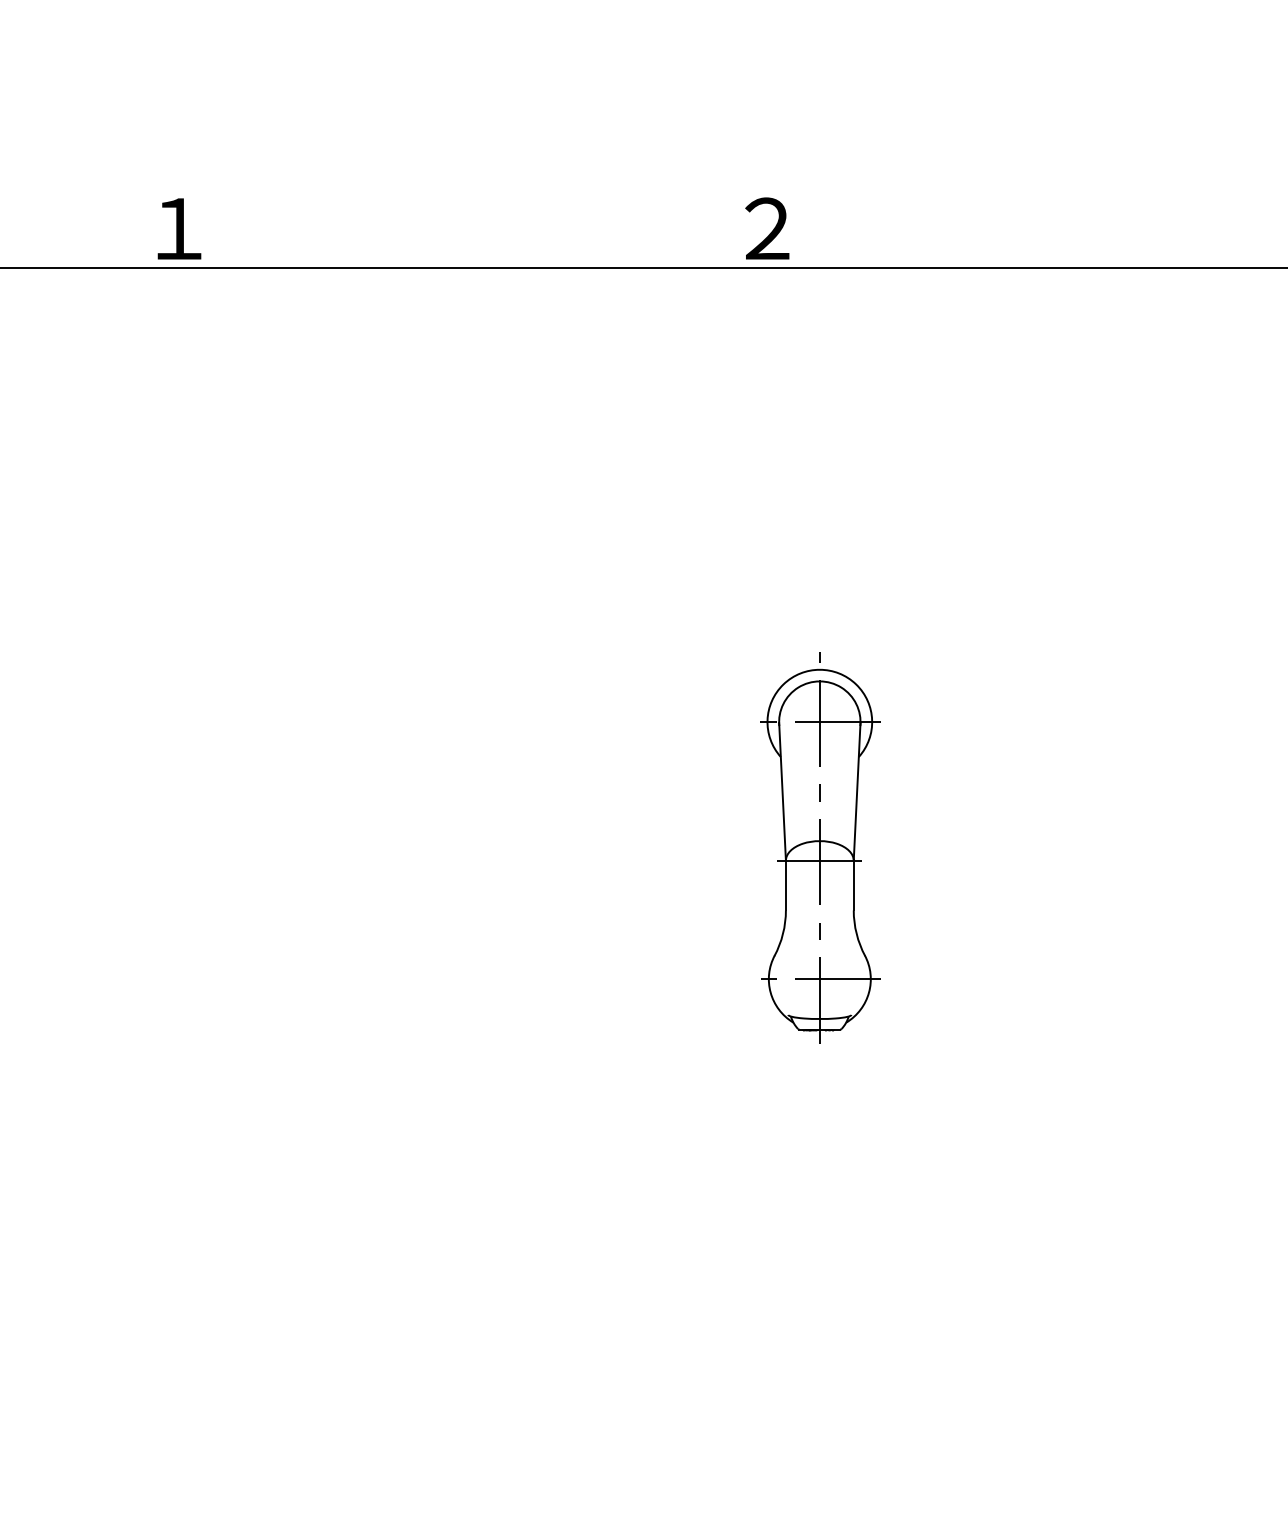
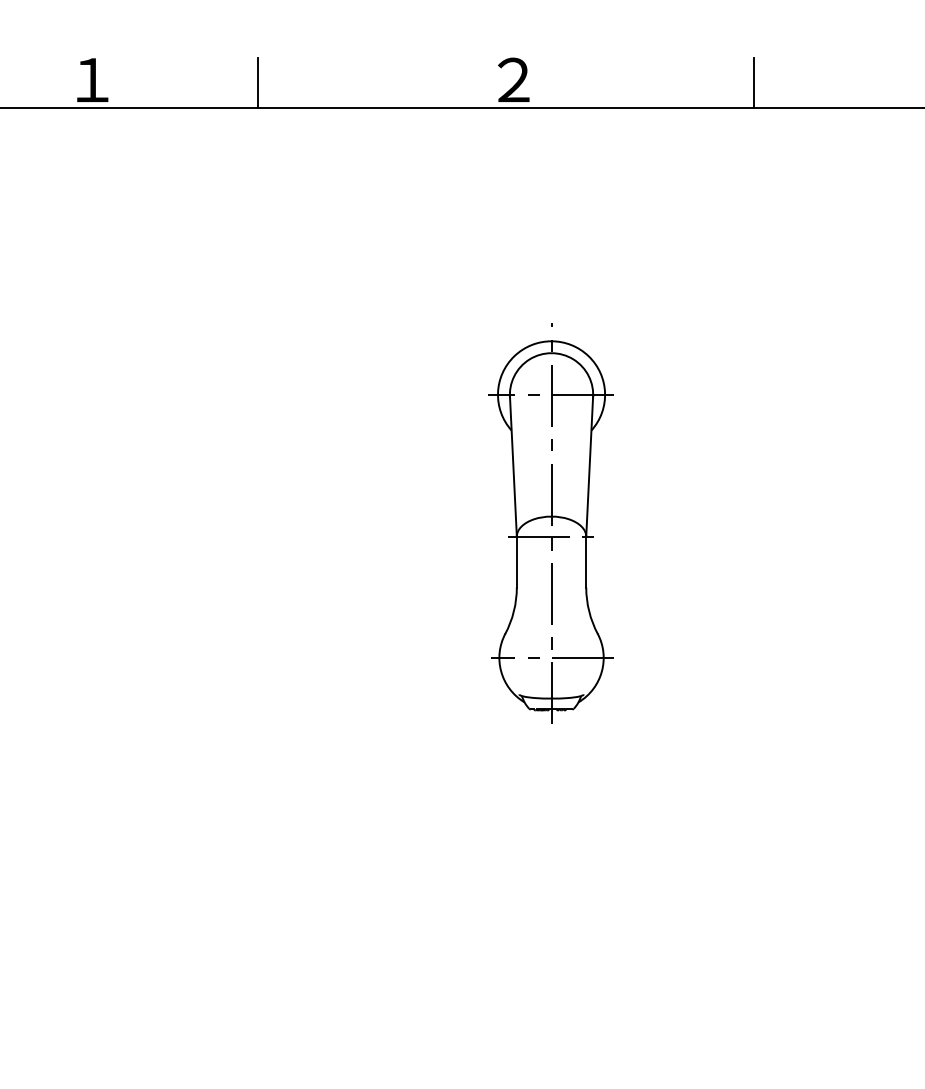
line: (409, 233) -> (257, 83), added
line: (1102, 233) -> (753, 83), added
part: (818, 847) -> (550, 523), size x1.43

